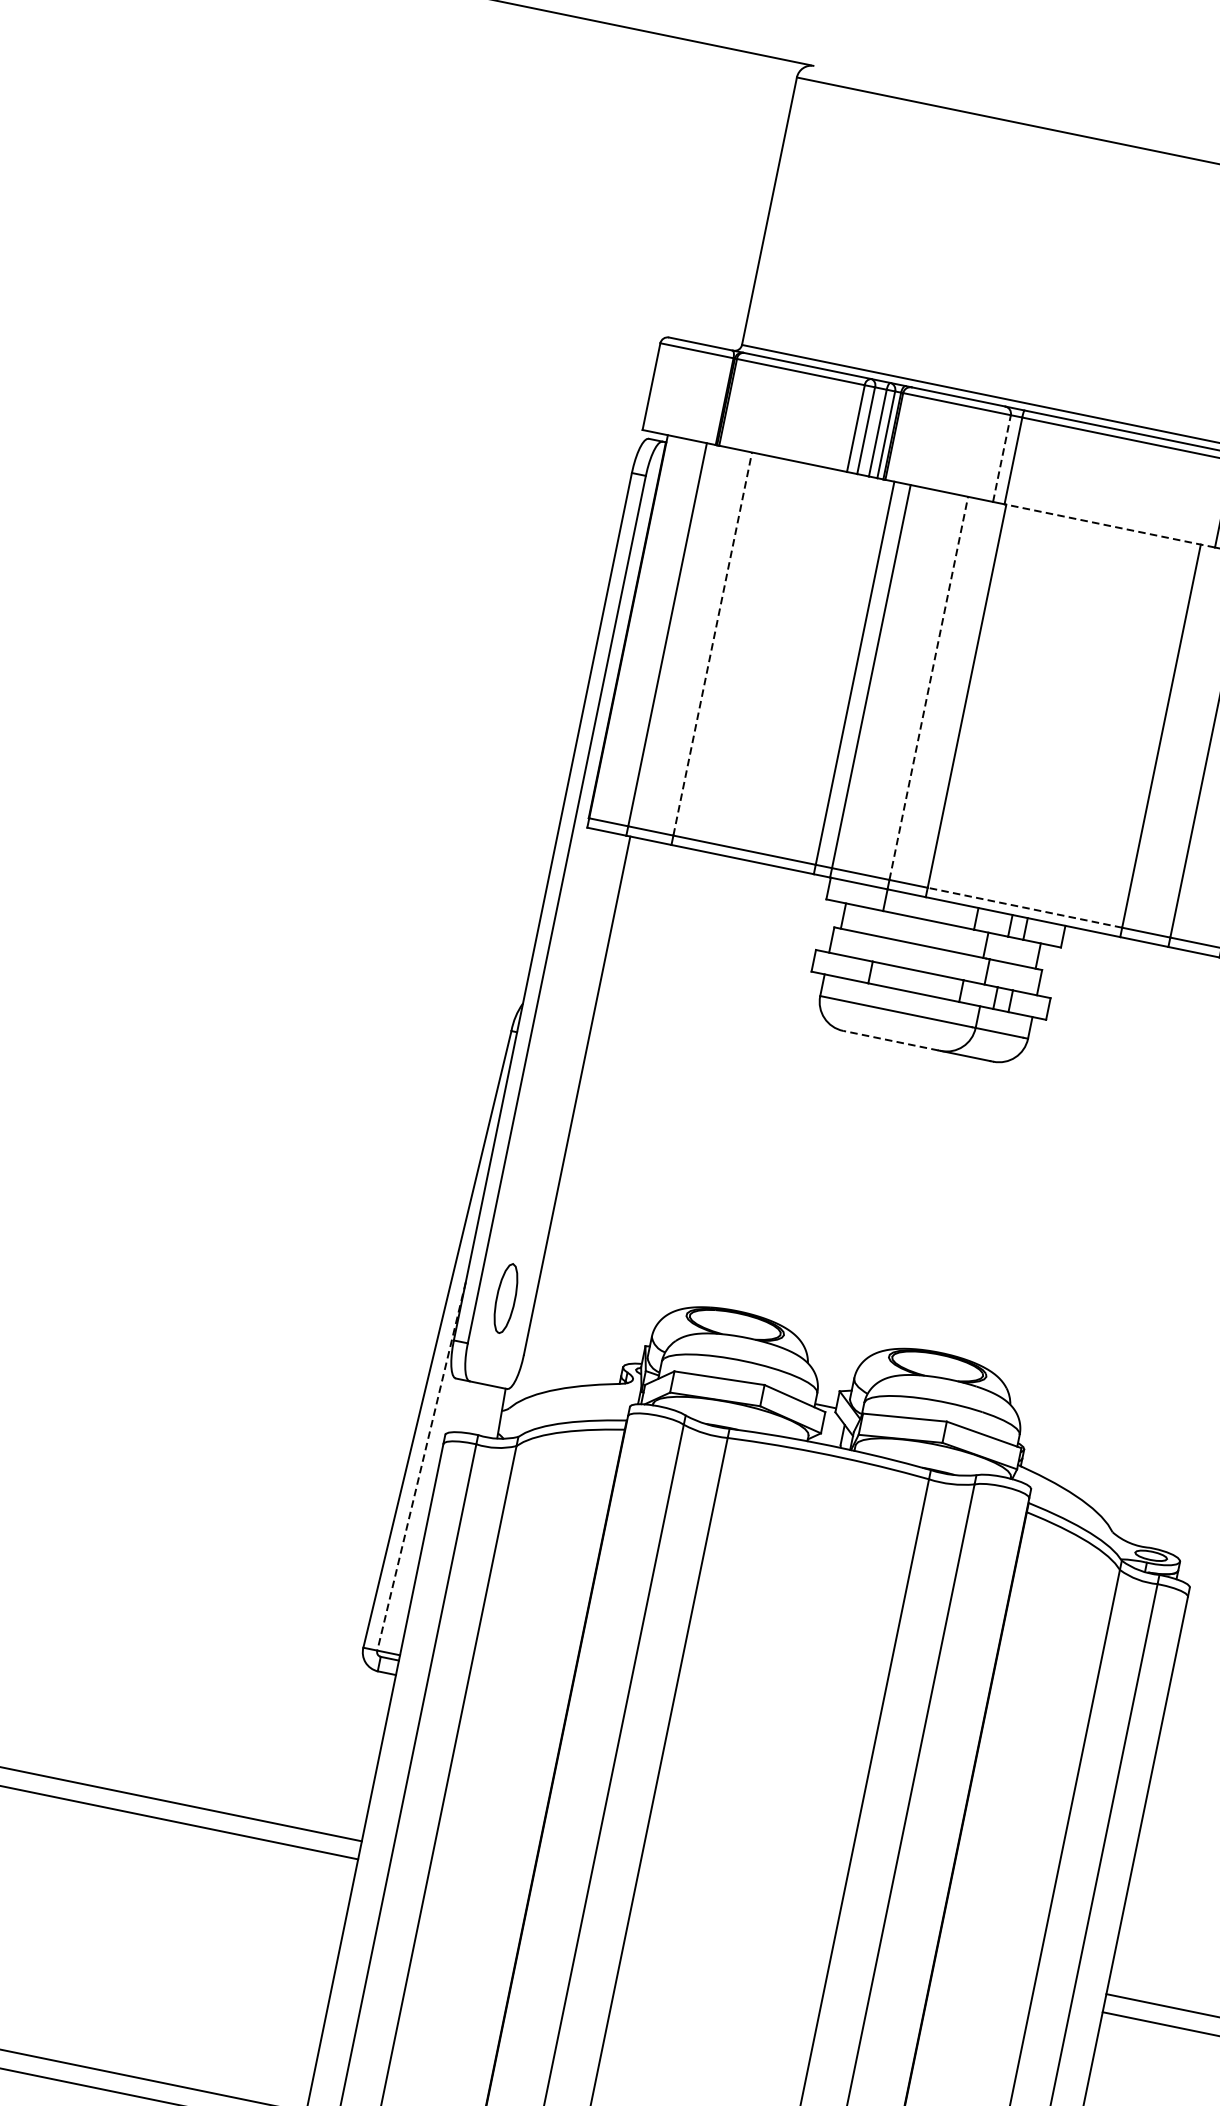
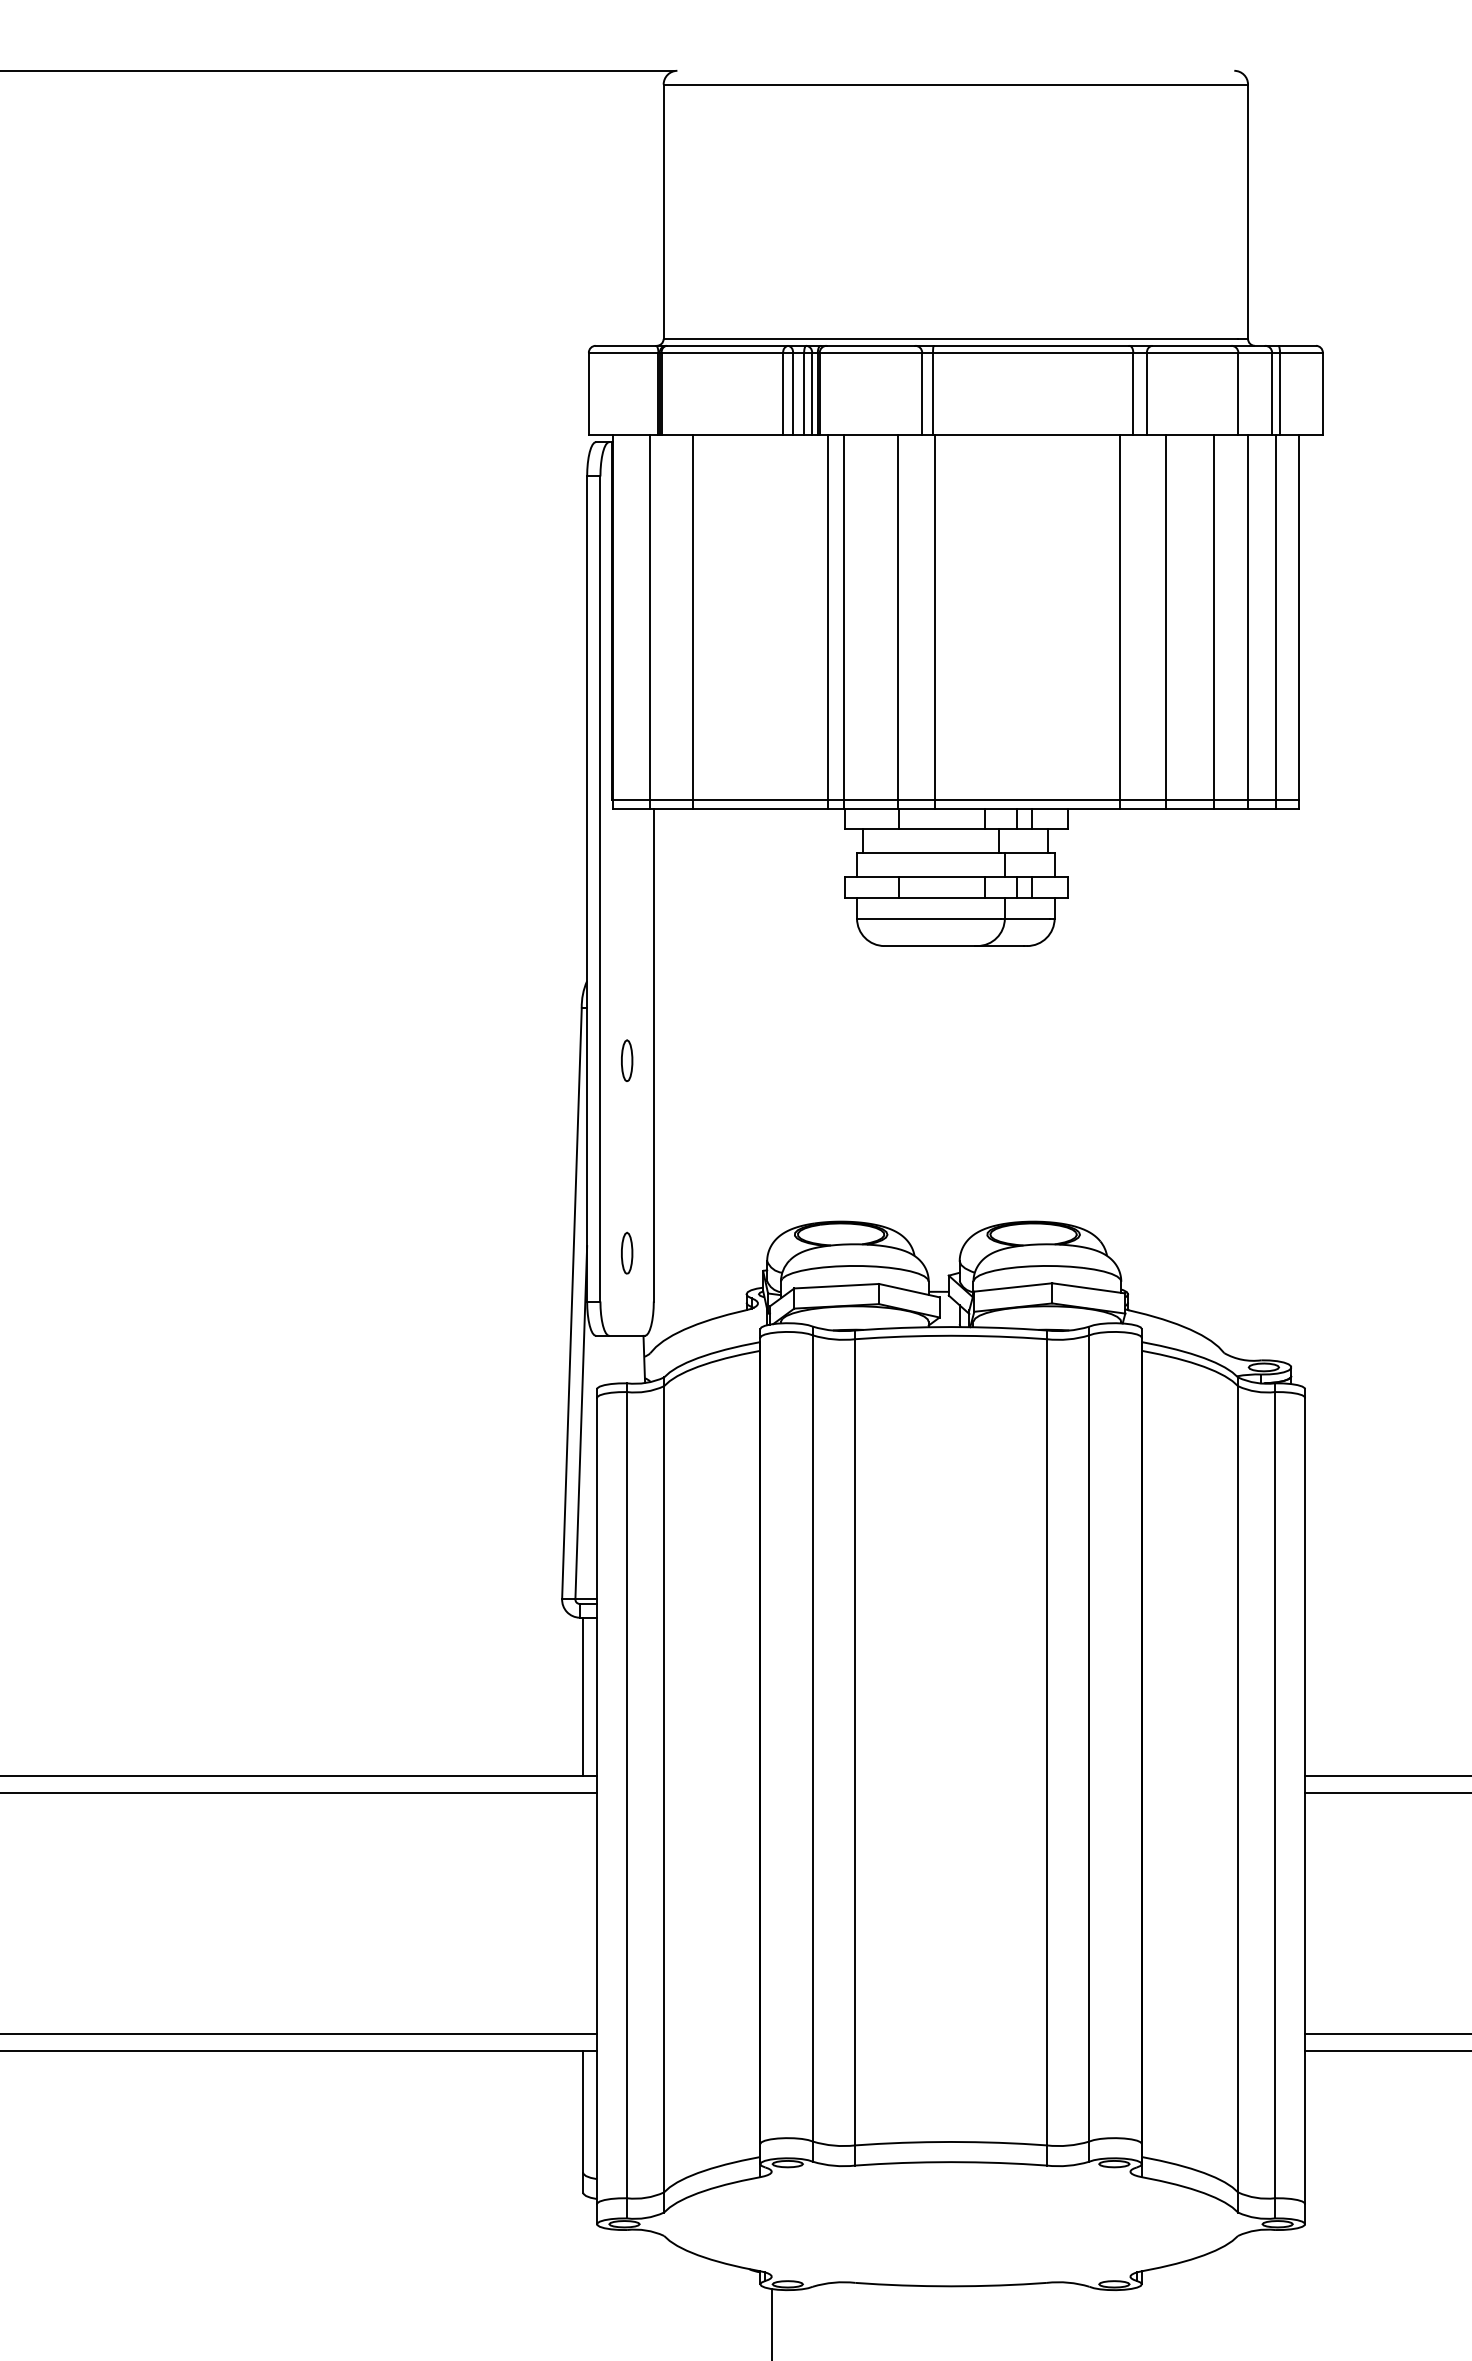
line: (1002, 458) -> (922, 393), dashed -> solid
line: (1108, 526) -> (1032, 435), dashed -> solid
line: (712, 642) -> (692, 616), dashed -> solid
line: (929, 687) -> (898, 616), dashed -> solid
line: (1024, 907) -> (1026, 799), dashed -> solid
line: (890, 1041) -> (929, 946), dashed -> solid
part: (548, 1095) -> (627, 1060), added
part: (506, 1297) -> (627, 1252), size x0.62
line: (421, 1467) -> (581, 1423), dashed -> solid
line: (364, 1754) -> (583, 1696), added

